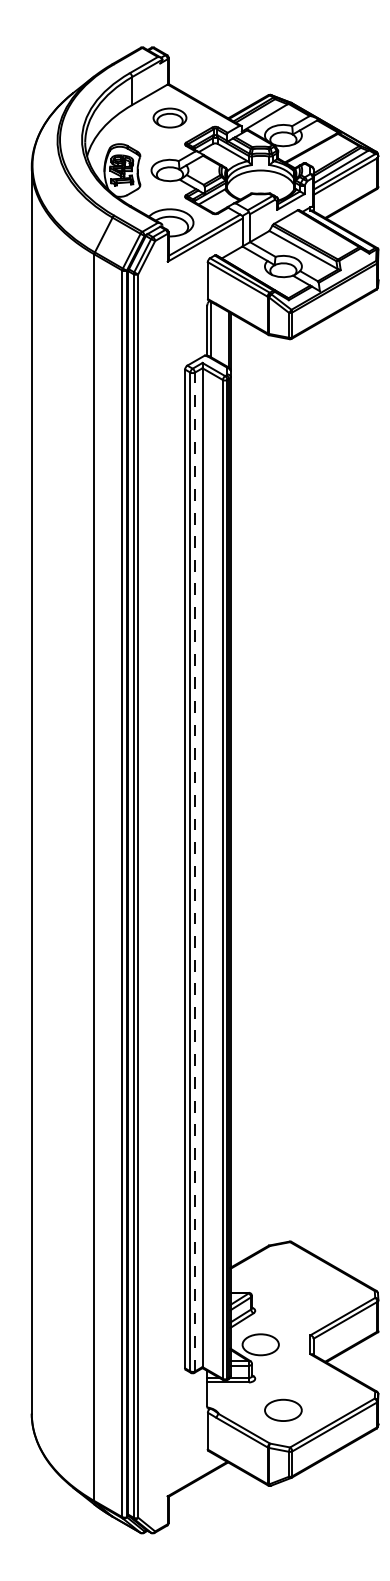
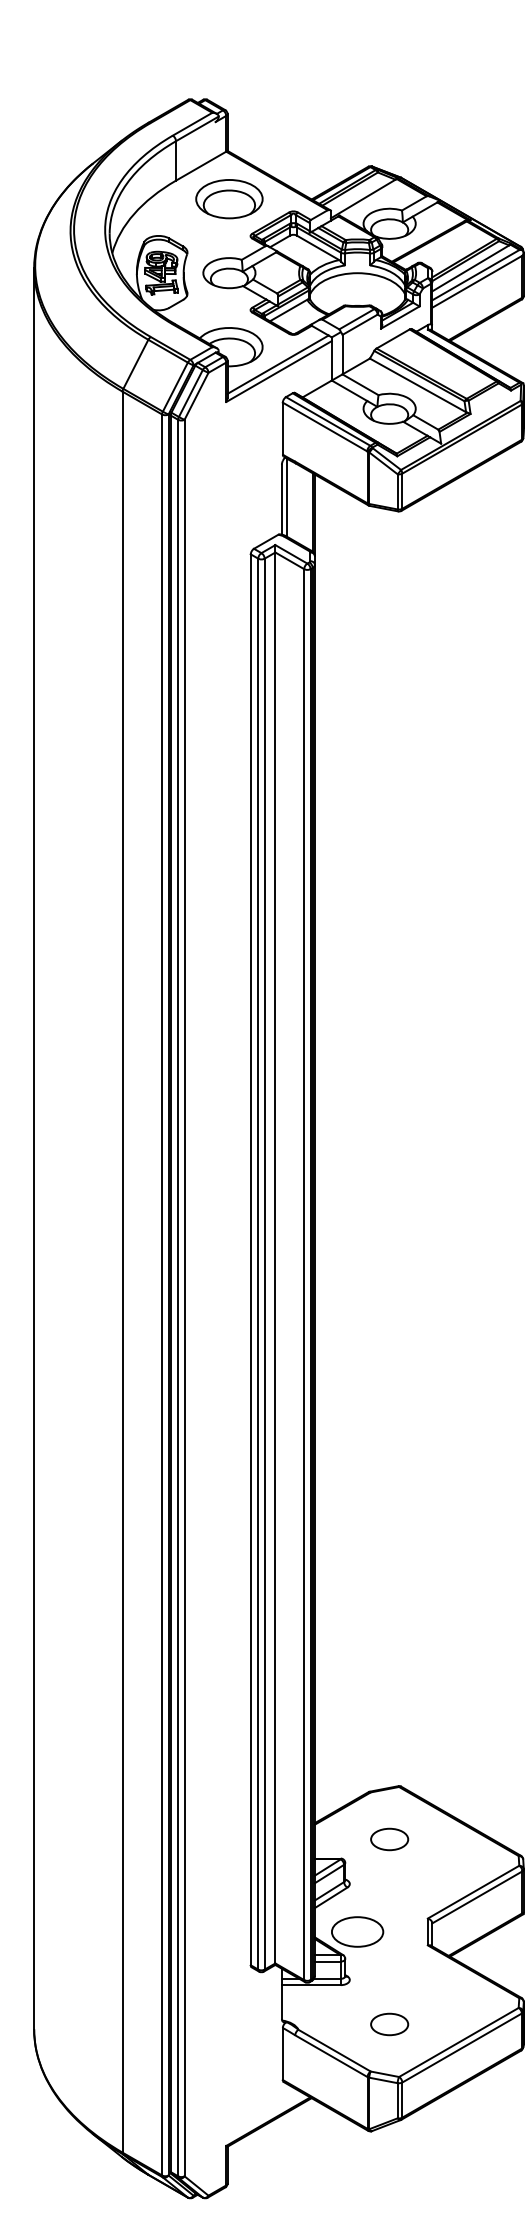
part: (169, 117) -> (228, 198), size x1.43
line: (194, 871) -> (264, 1263), dashed -> solid
part: (283, 1278) -> (389, 1838), added
part: (283, 1409) -> (389, 2023), size x0.71

